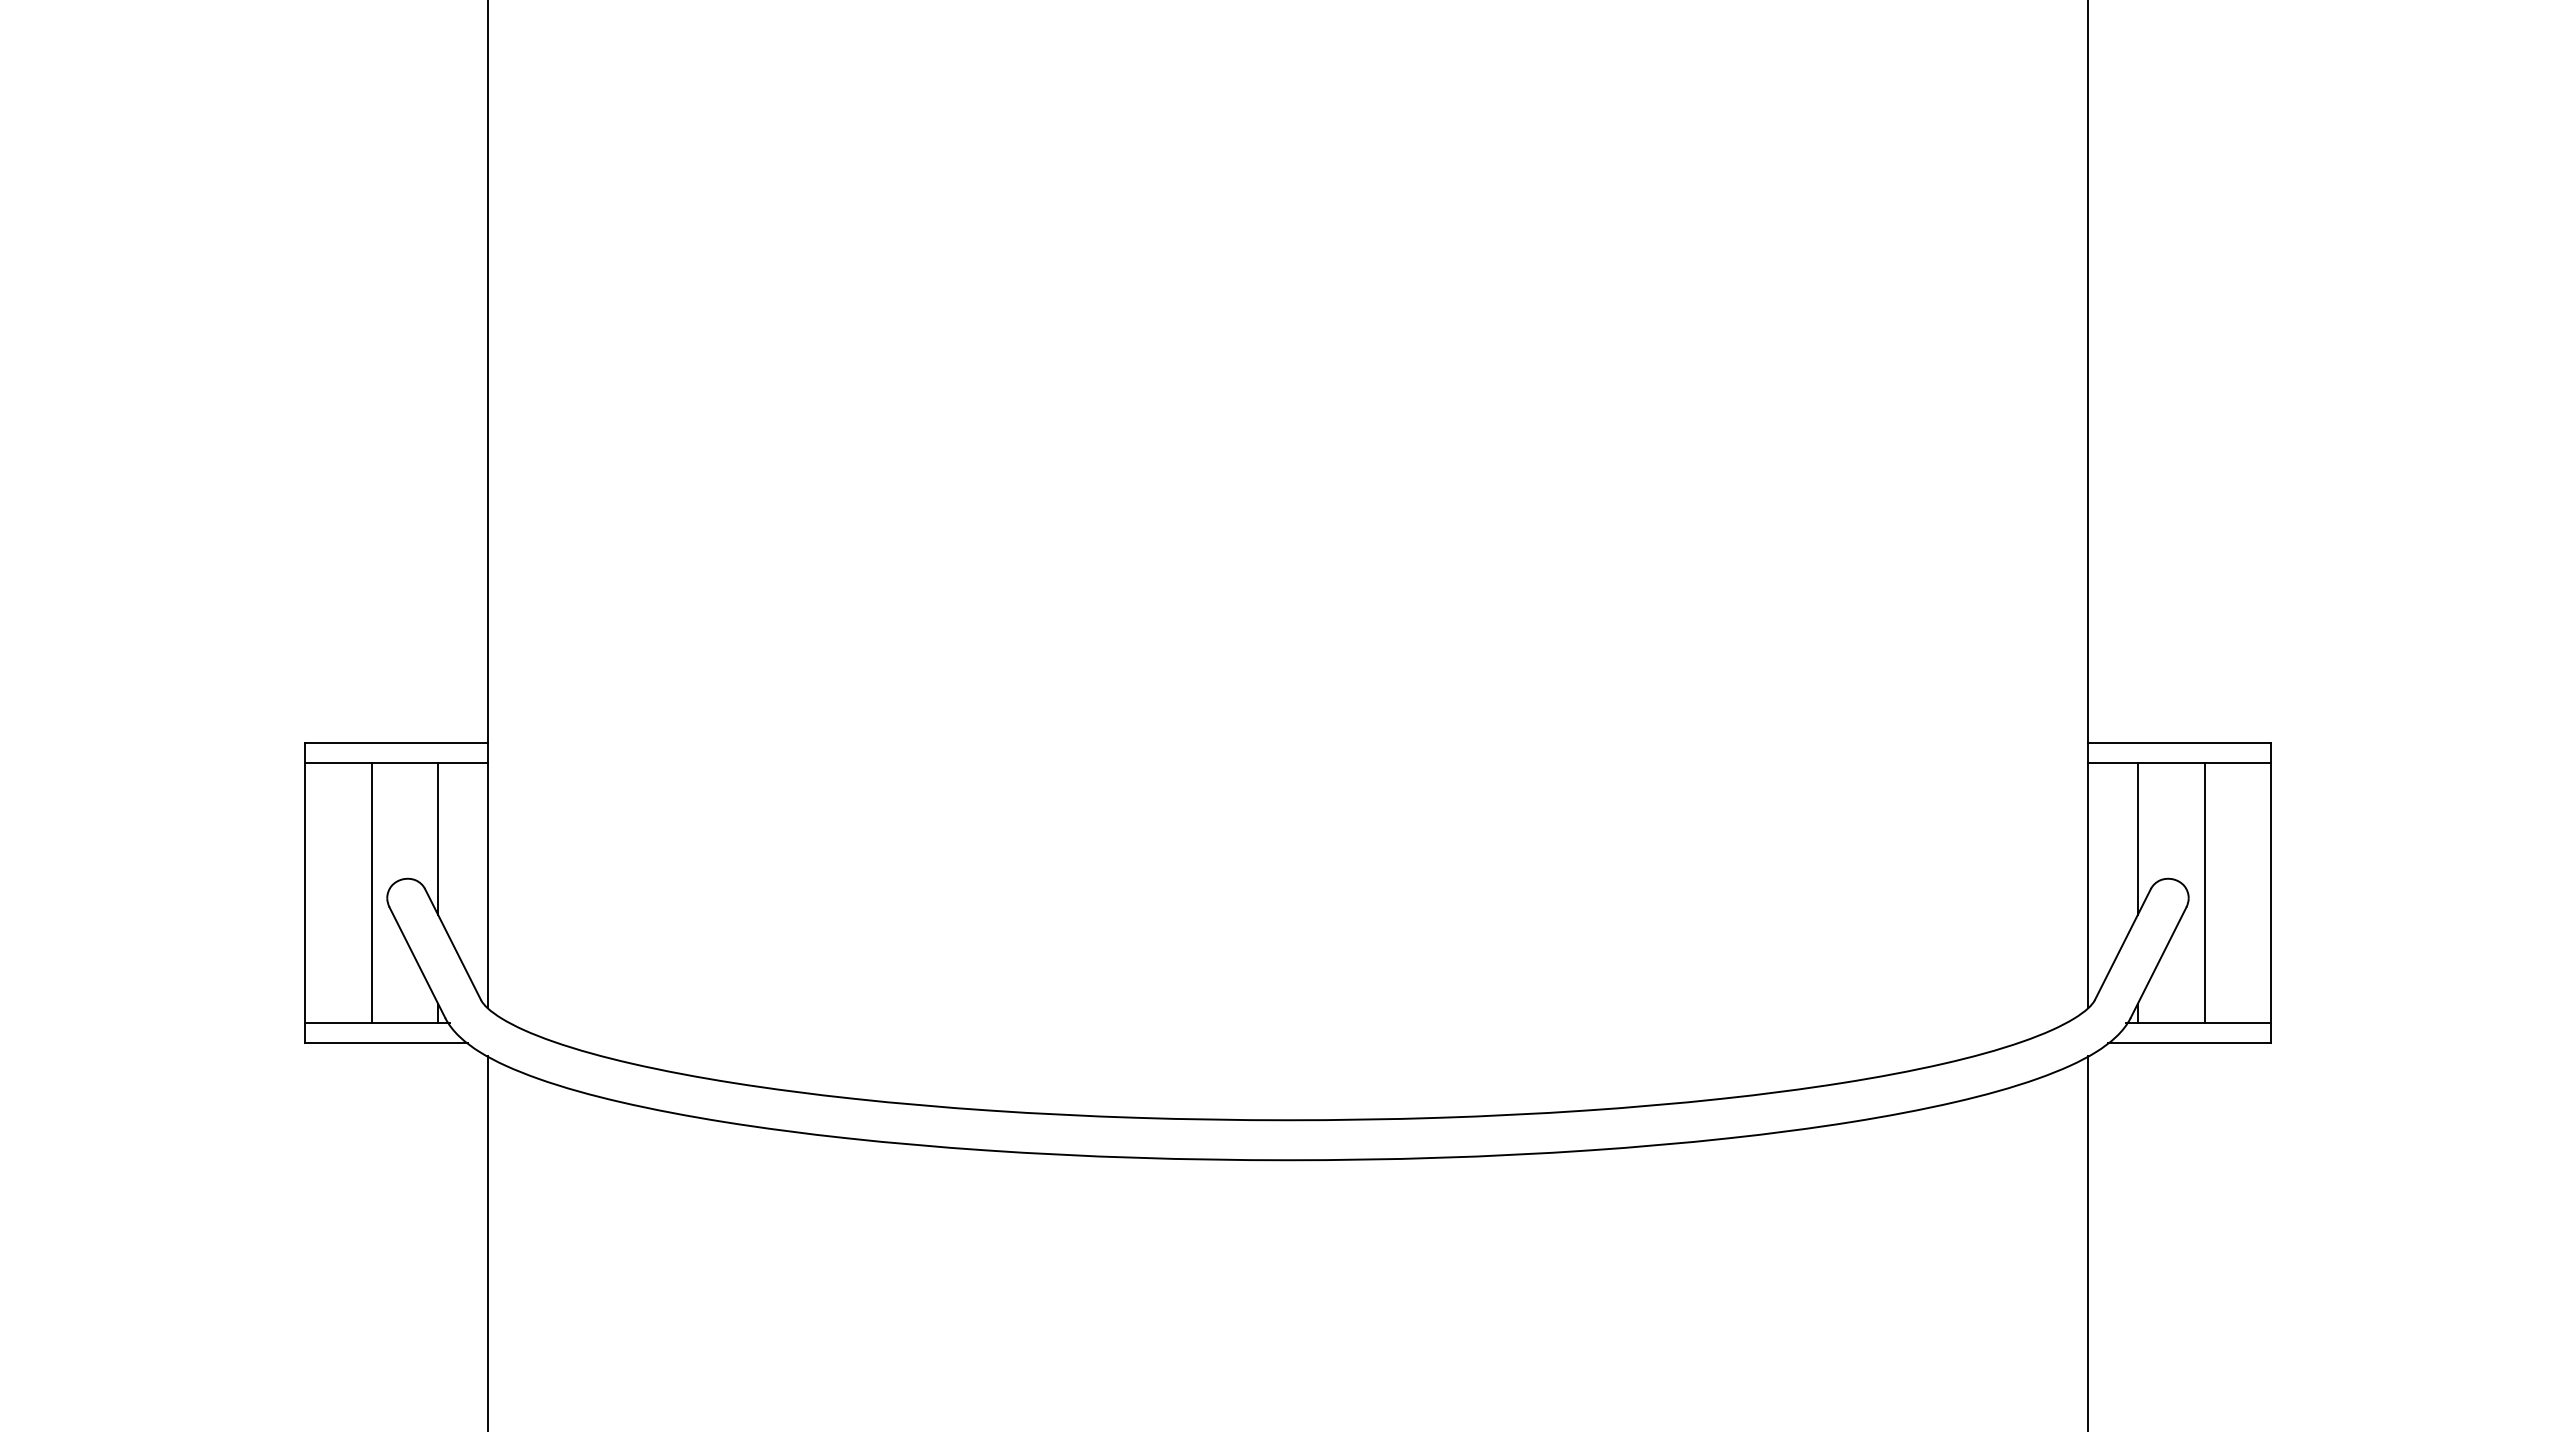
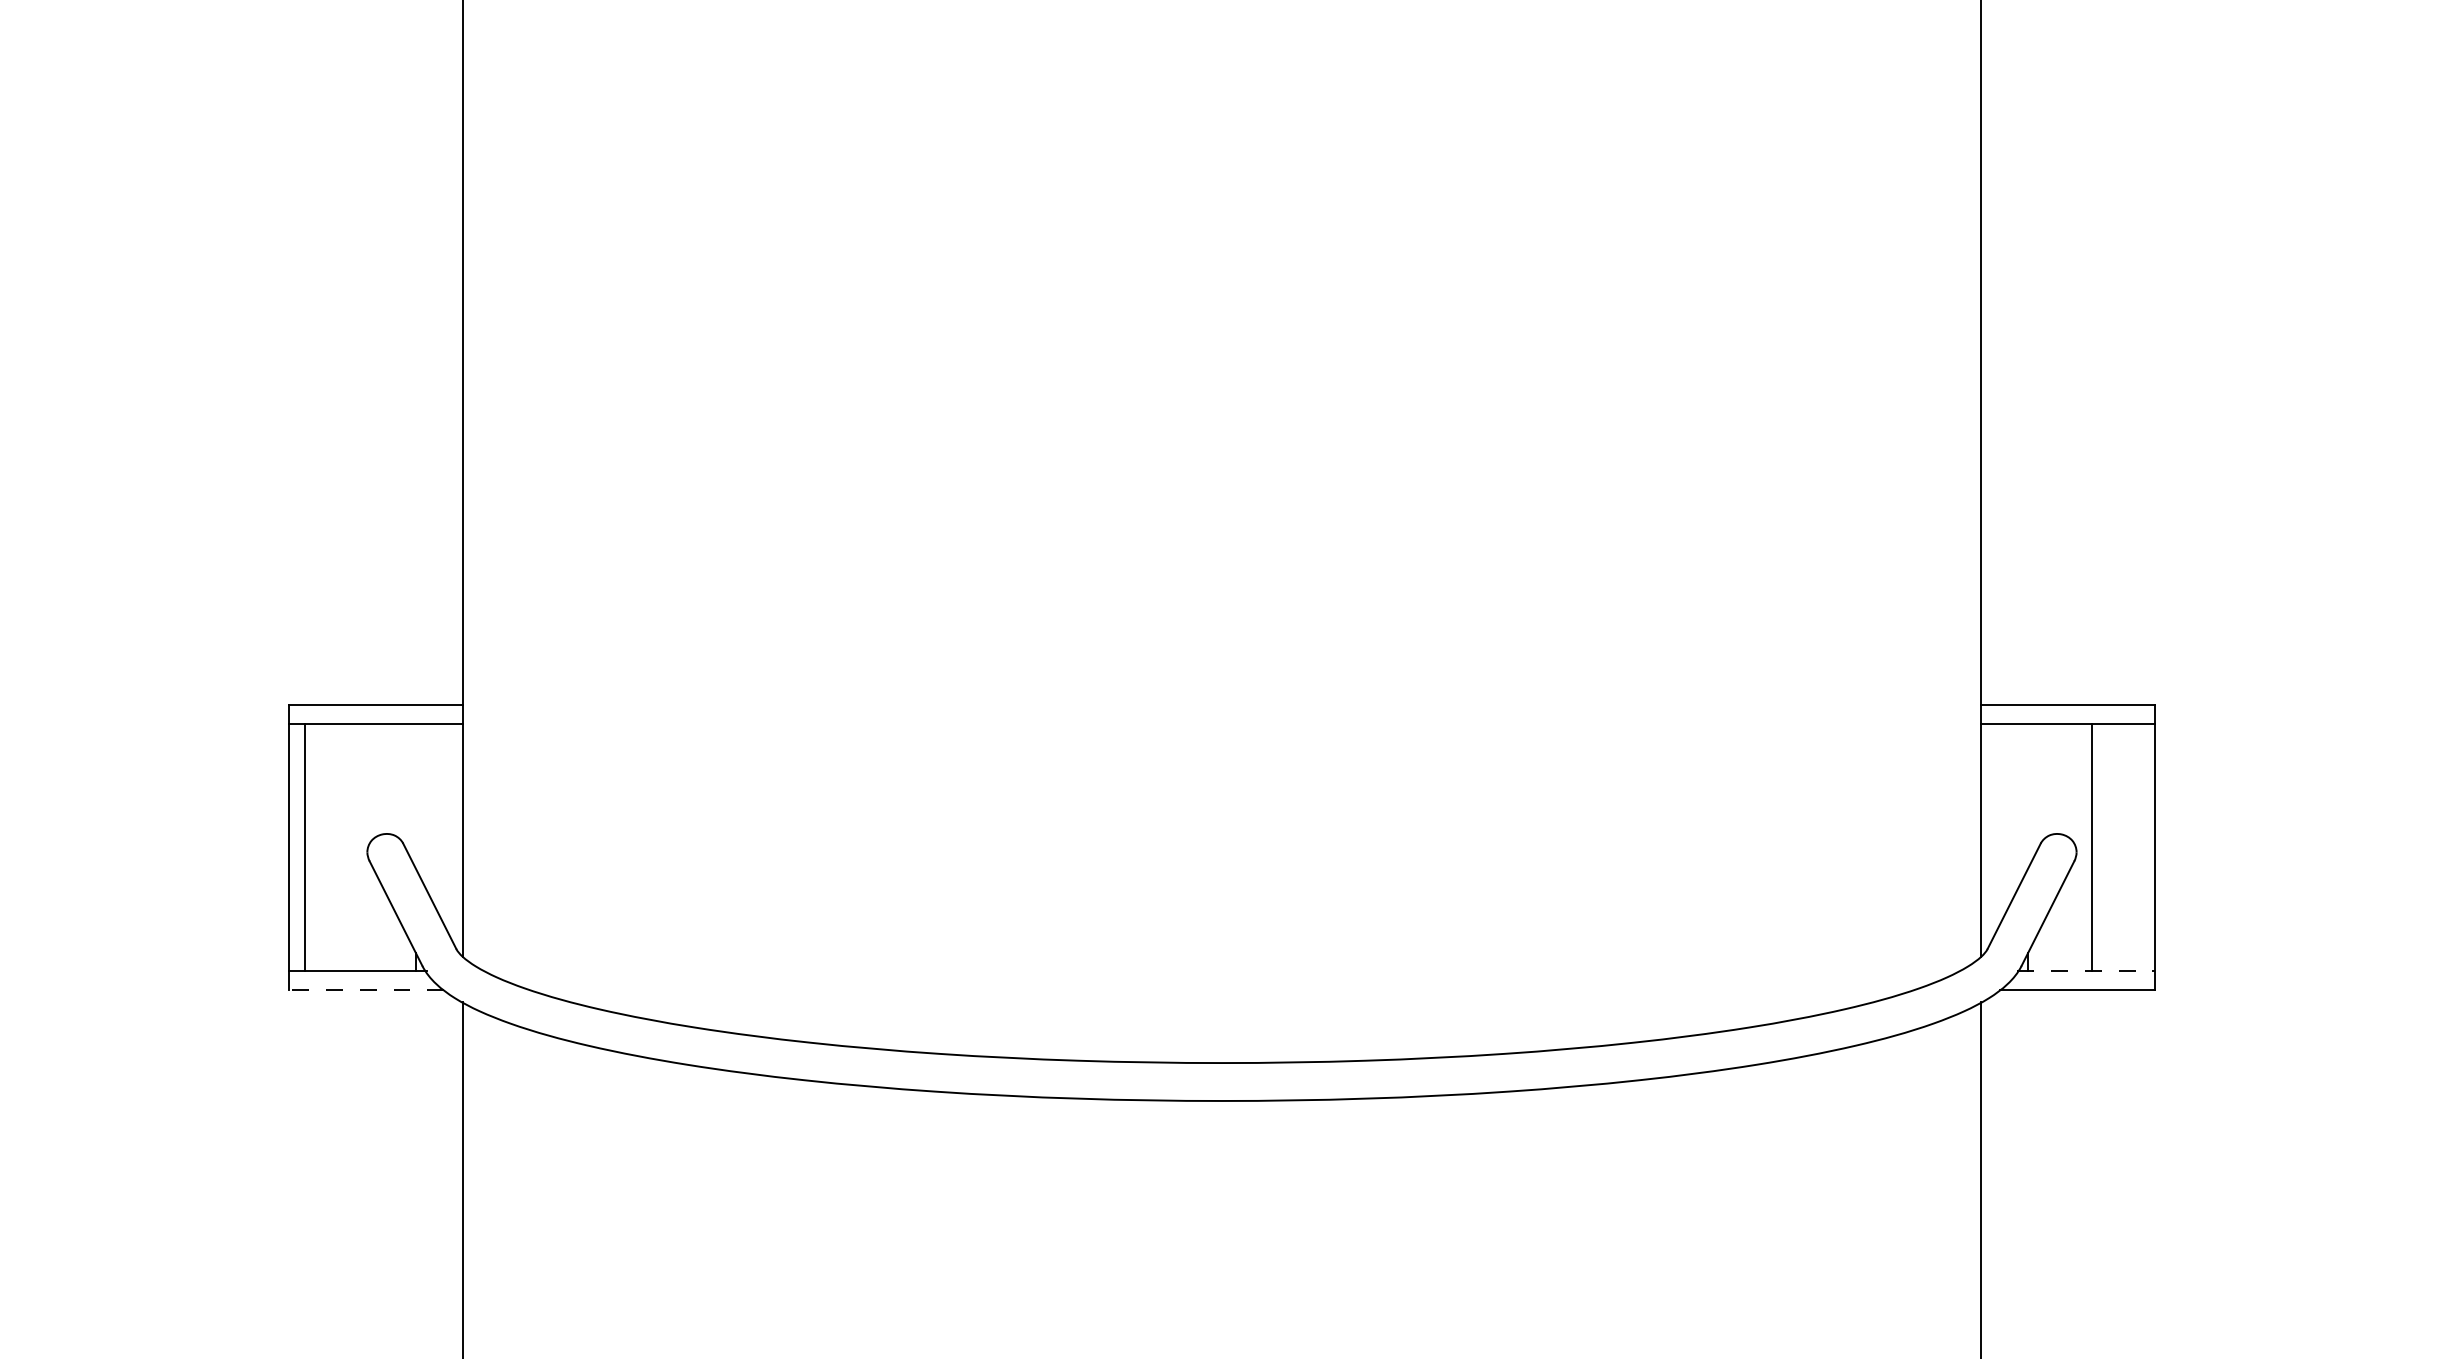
line: (438, 838) -> (415, 795), removed
line: (2137, 838) -> (2028, 795), removed
line: (371, 893) -> (304, 847), moved
line: (2199, 1023) -> (2086, 971), solid -> dashed
line: (386, 1043) -> (366, 990), solid -> dashed

